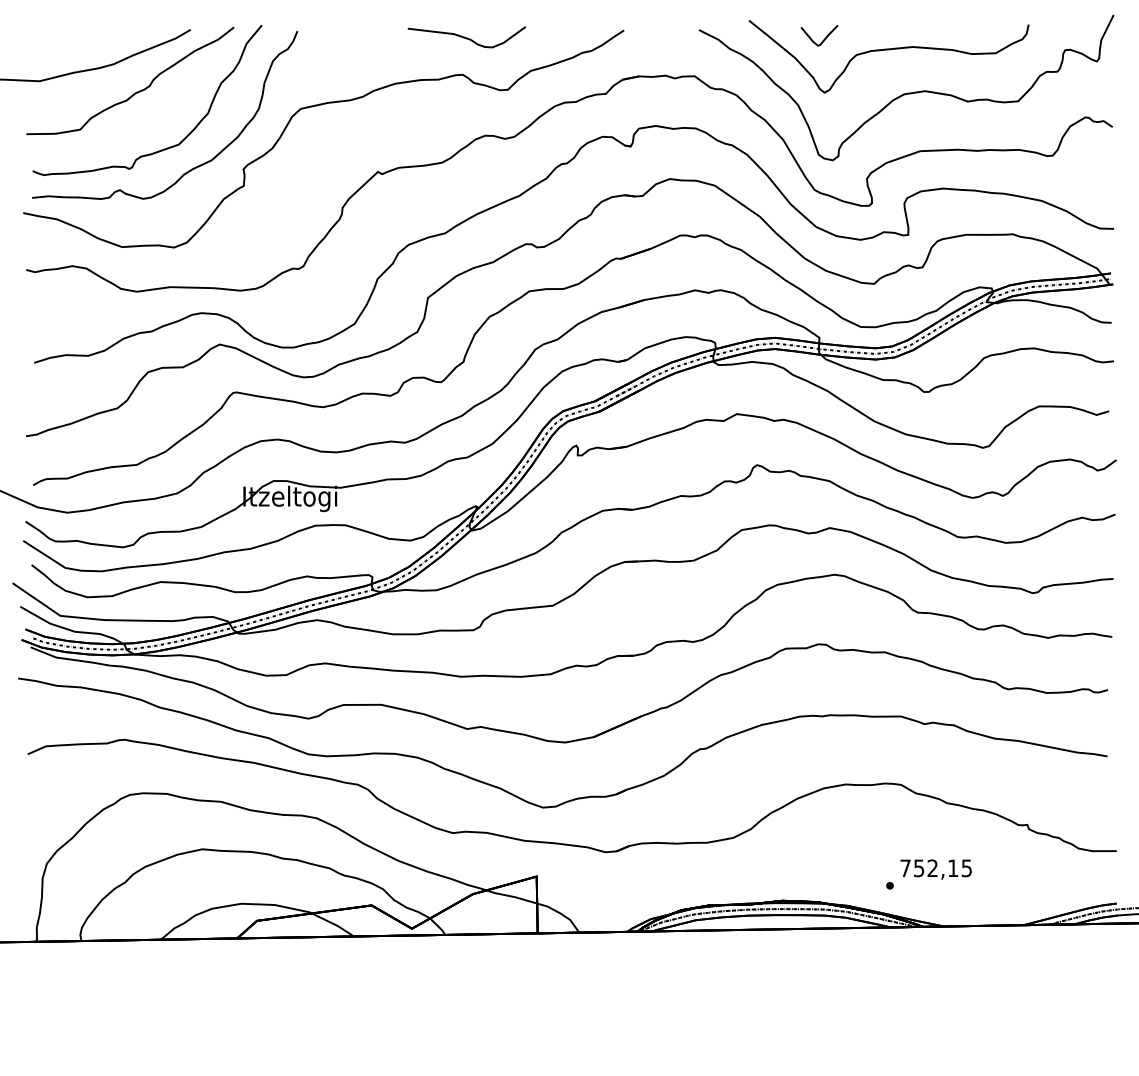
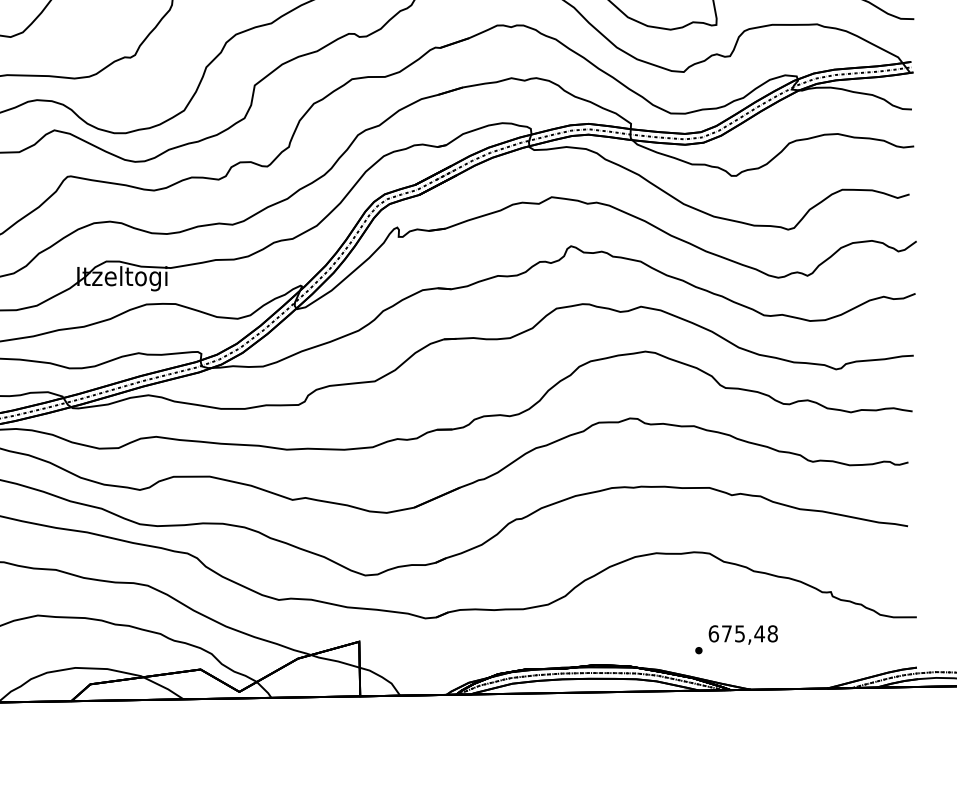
text: (936, 868) -> (743, 633), 752,15 -> 675,48

